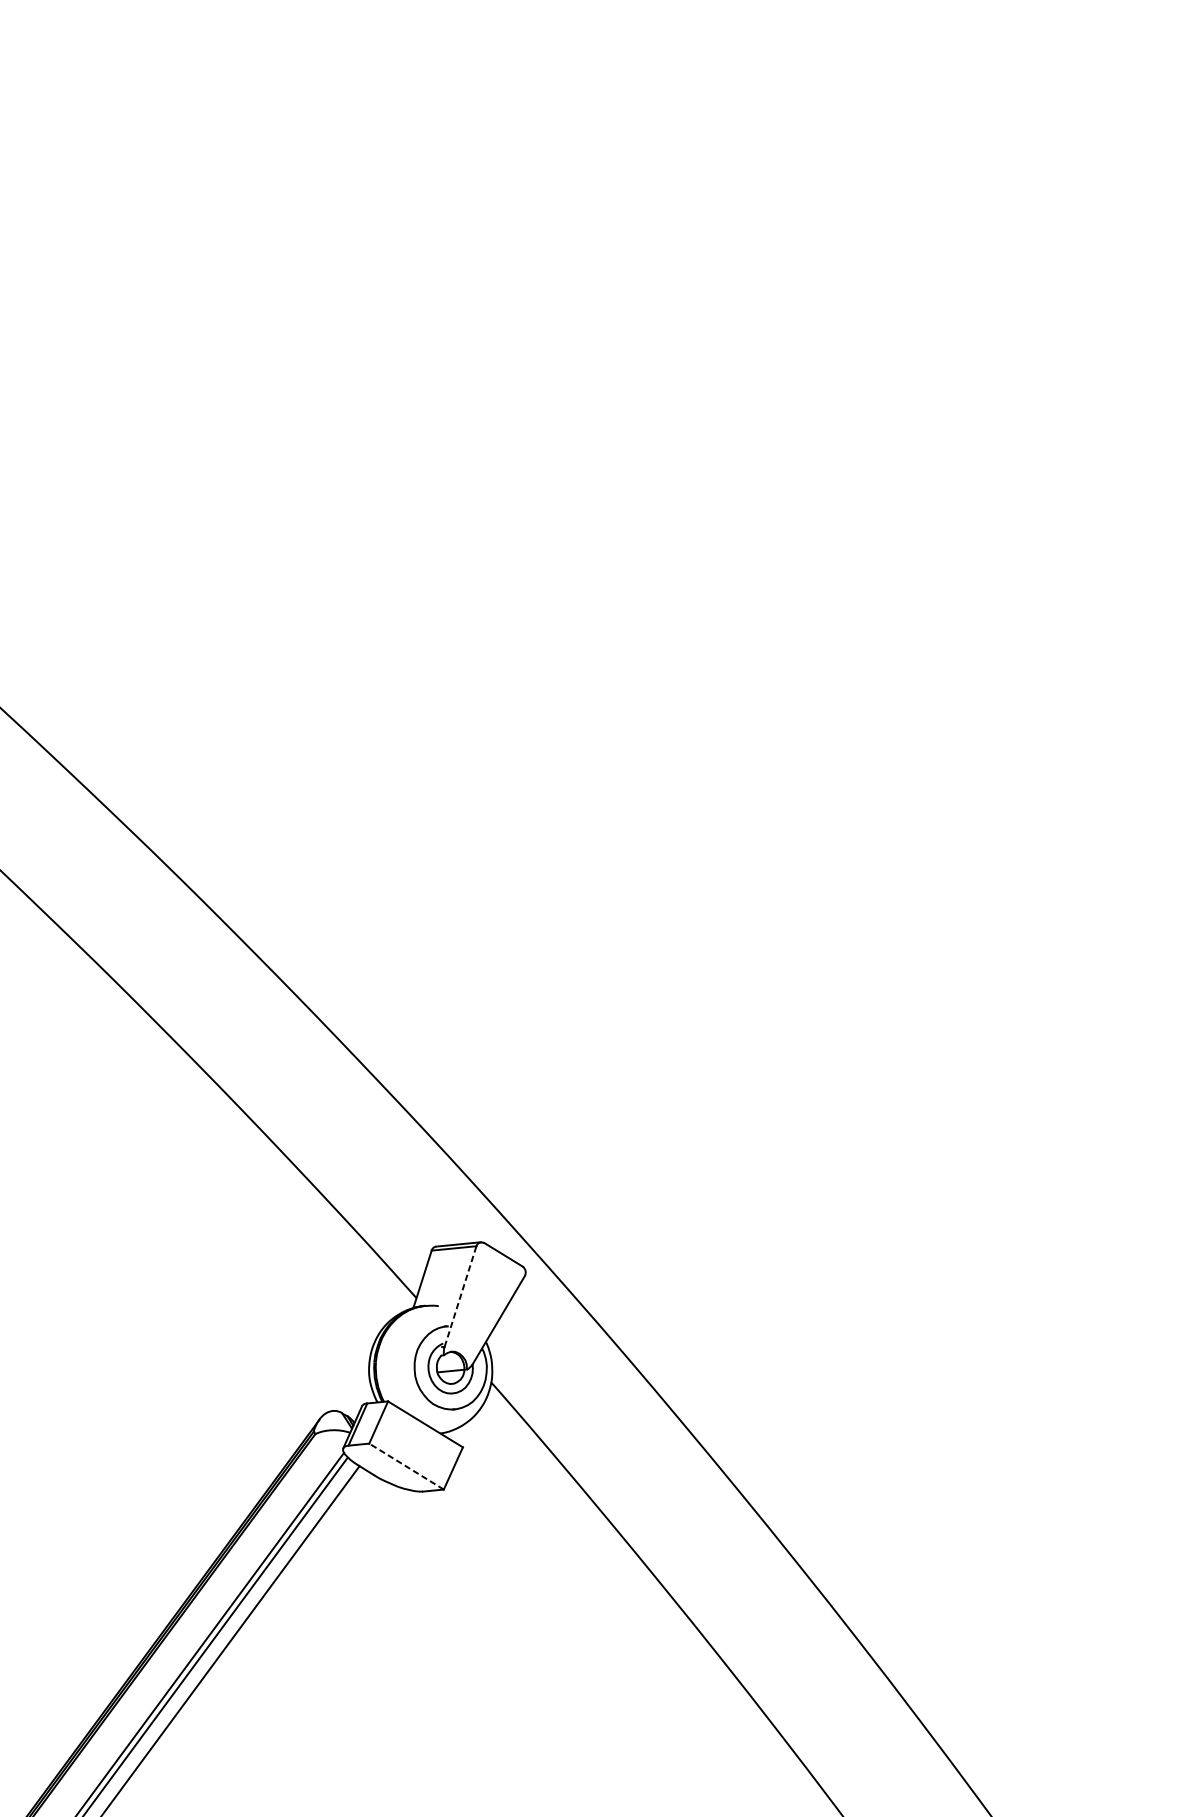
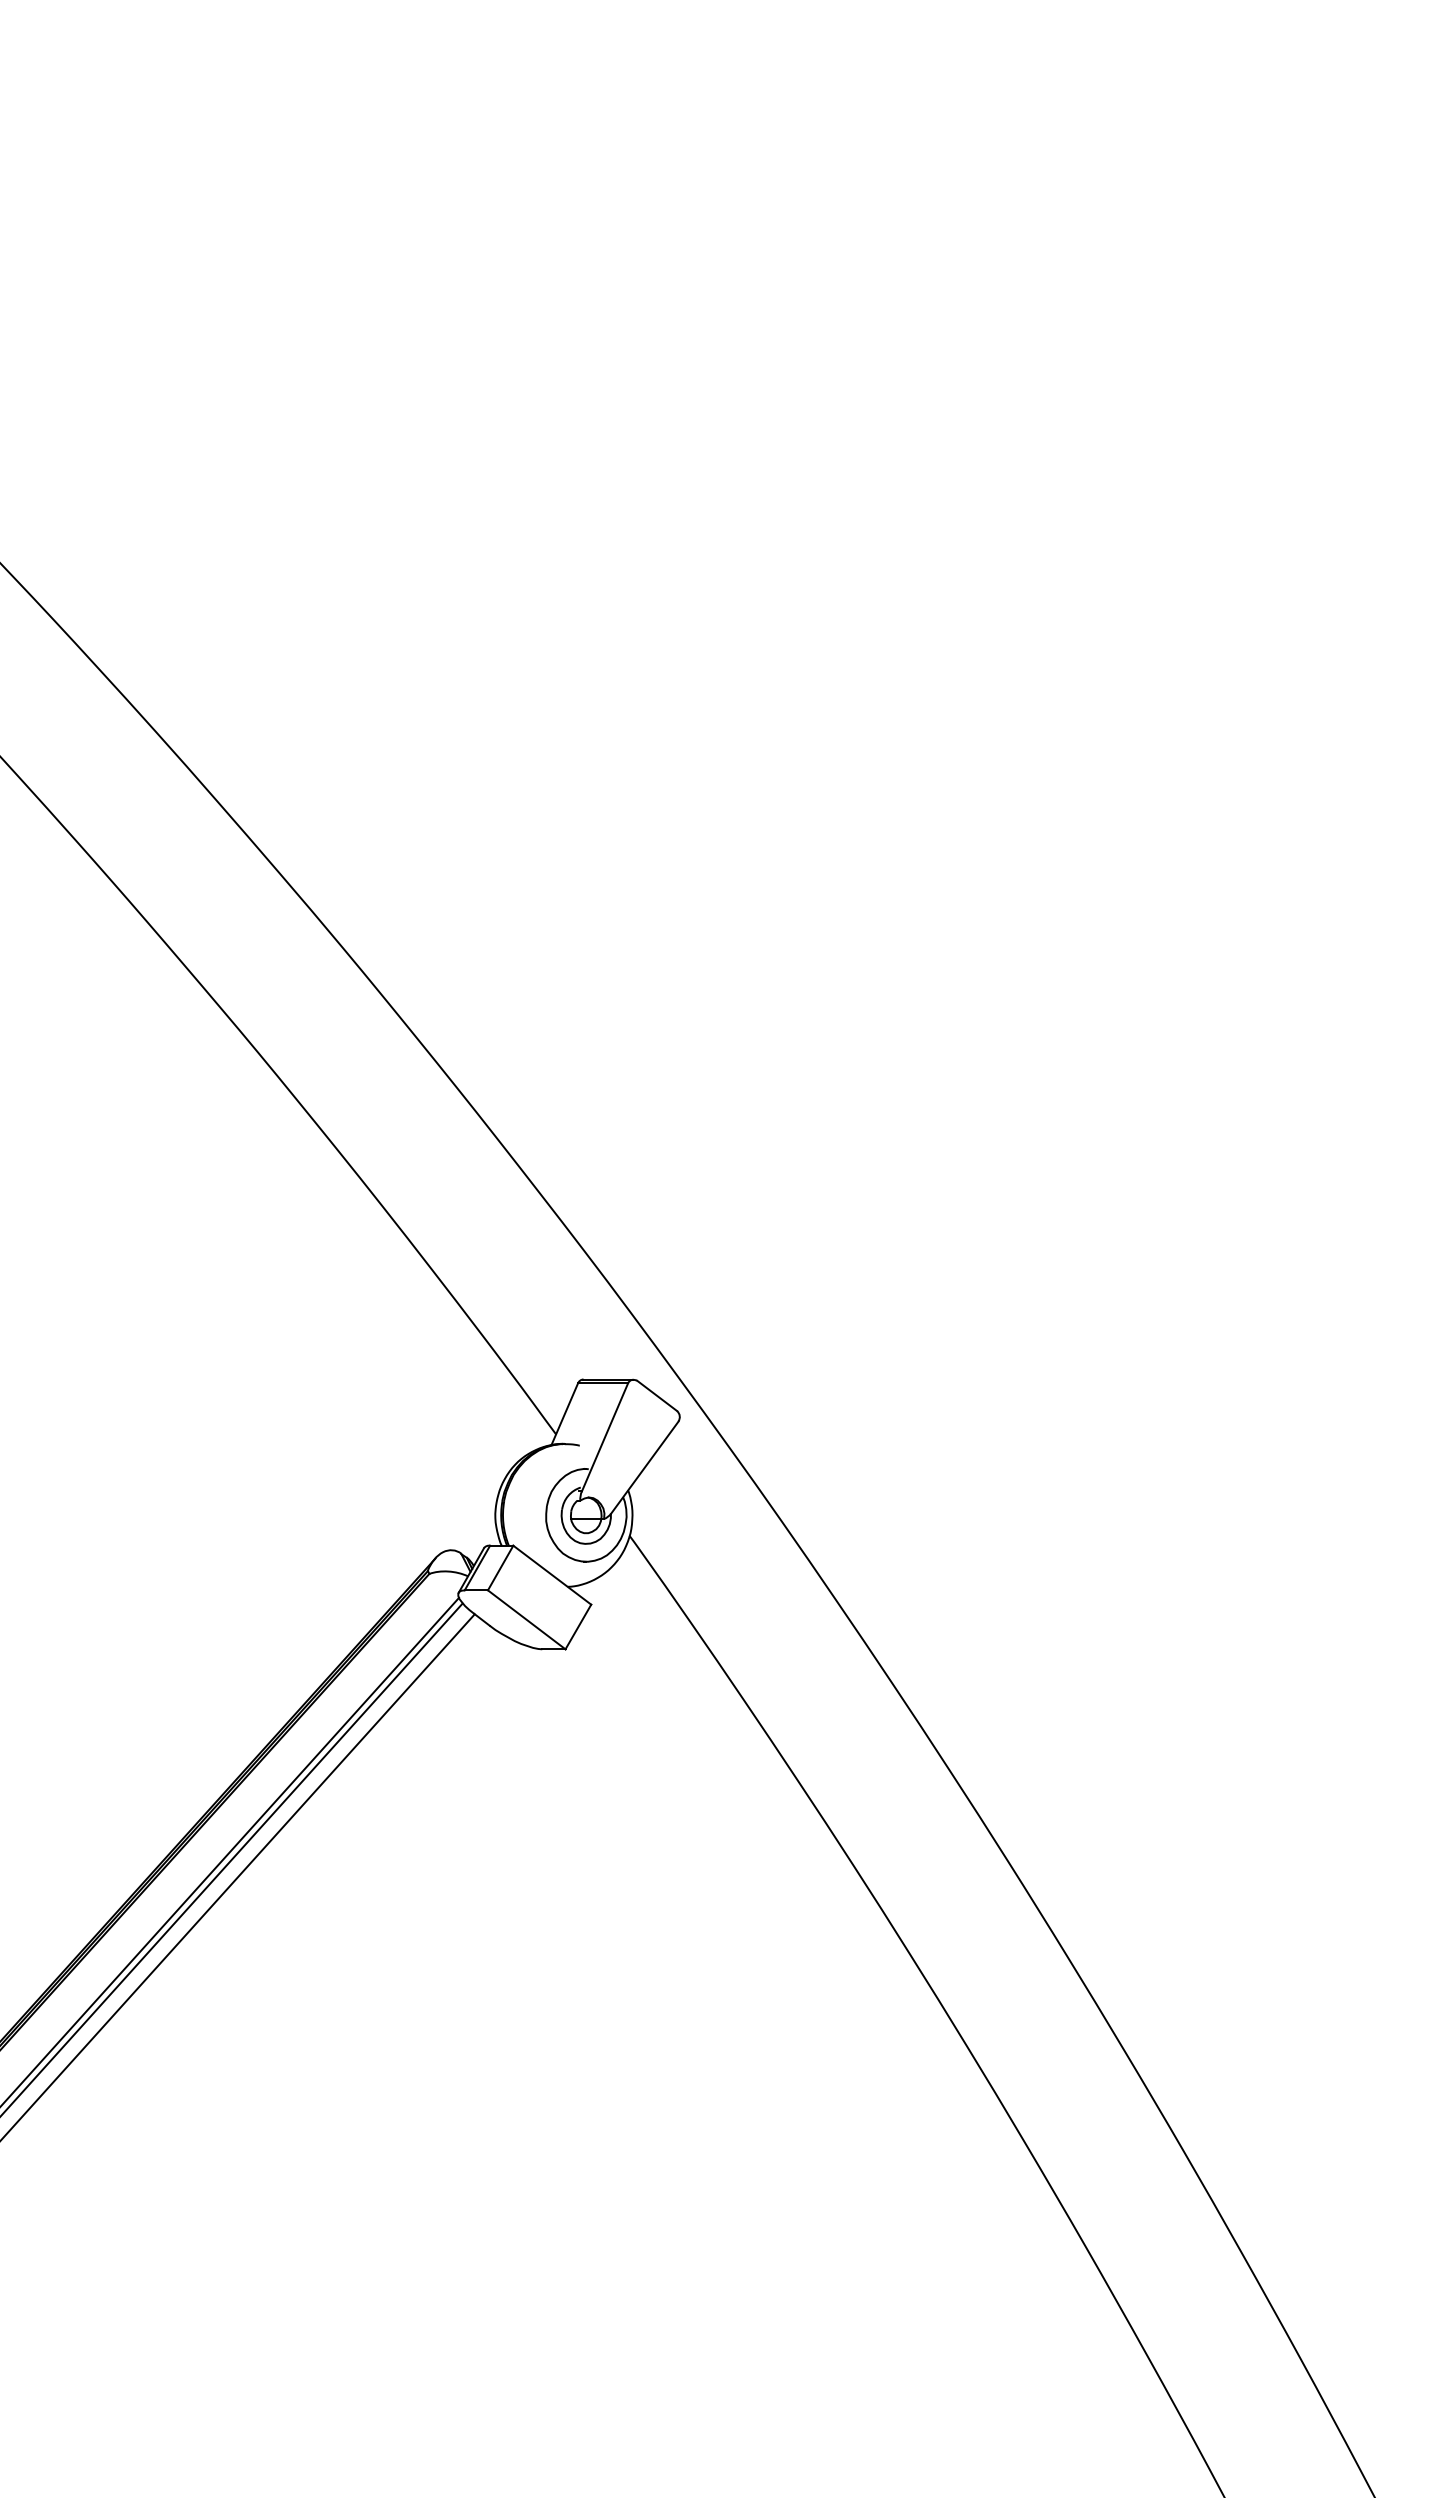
line: (461, 1296) -> (605, 1437), dashed -> solid
line: (406, 1466) -> (526, 1619), dashed -> solid

